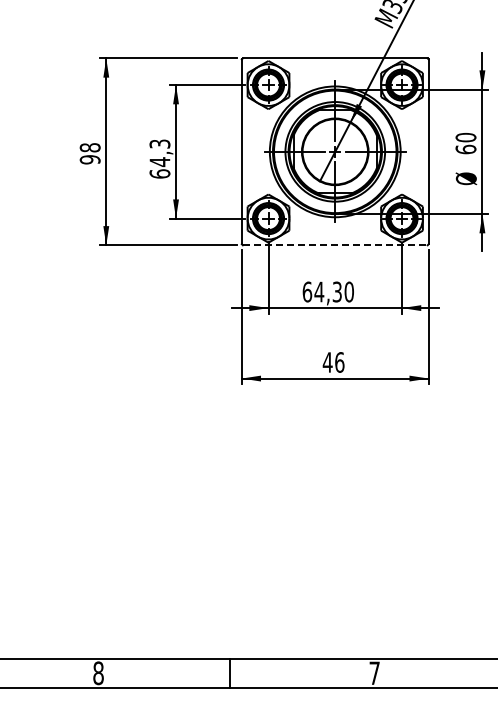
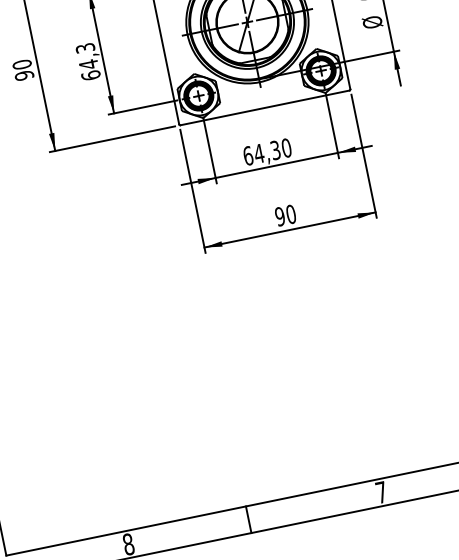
text: (90, 147) -> (22, 64), 98 -> 90
line: (335, 245) -> (265, 108), dashed -> solid
text: (333, 362) -> (285, 215), 46 -> 90

